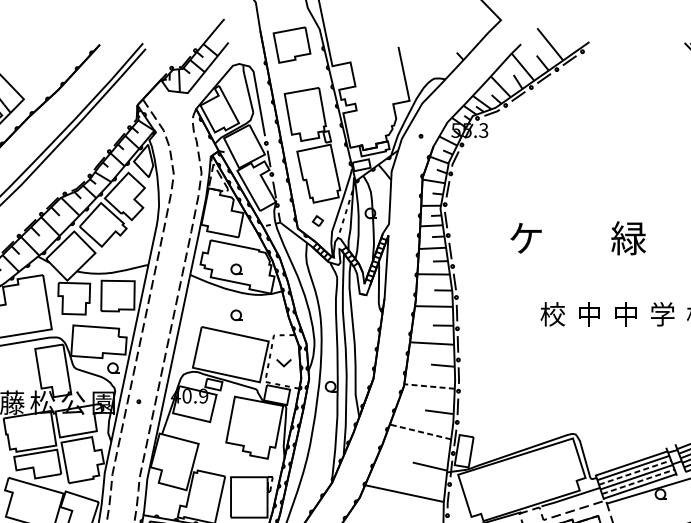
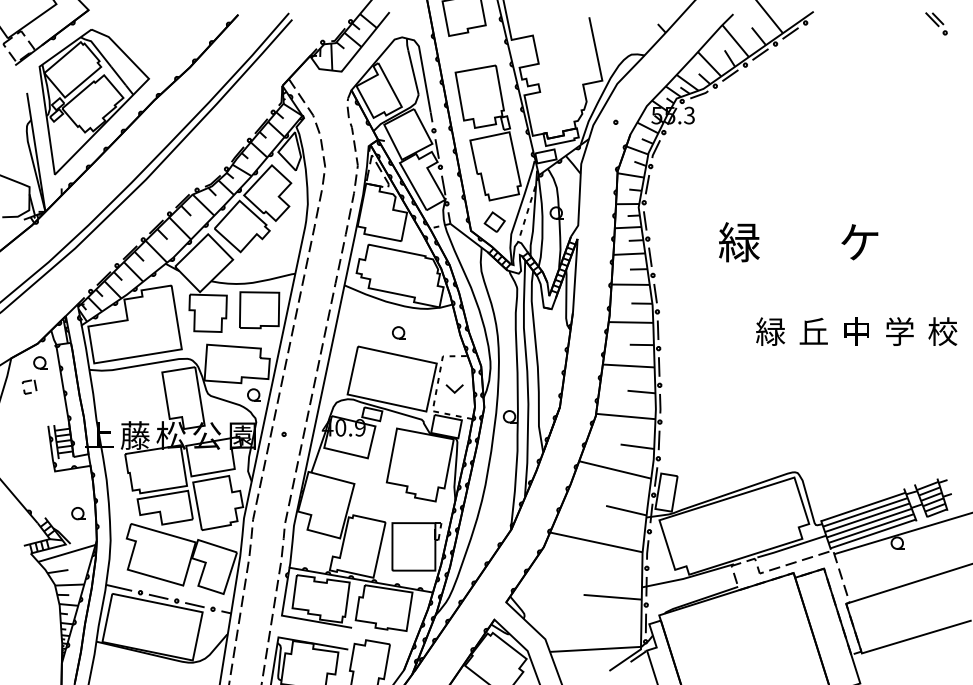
part: (317, 220) -> (494, 221), size x1.67
text: (526, 238) -> (739, 242), ケ -> 緑
text: (628, 238) -> (859, 242), 緑 -> ケ
part: (236, 269) -> (398, 278), removed
text: (552, 314) -> (770, 331), 校 -> 緑
text: (589, 314) -> (813, 331), 中 -> 丘
line: (429, 386) -> (625, 416), dashed -> solid
line: (419, 431) -> (614, 469), dashed -> solid
line: (635, 472) -> (867, 517), dashed -> solid
line: (638, 481) -> (871, 528), dashed -> solid

